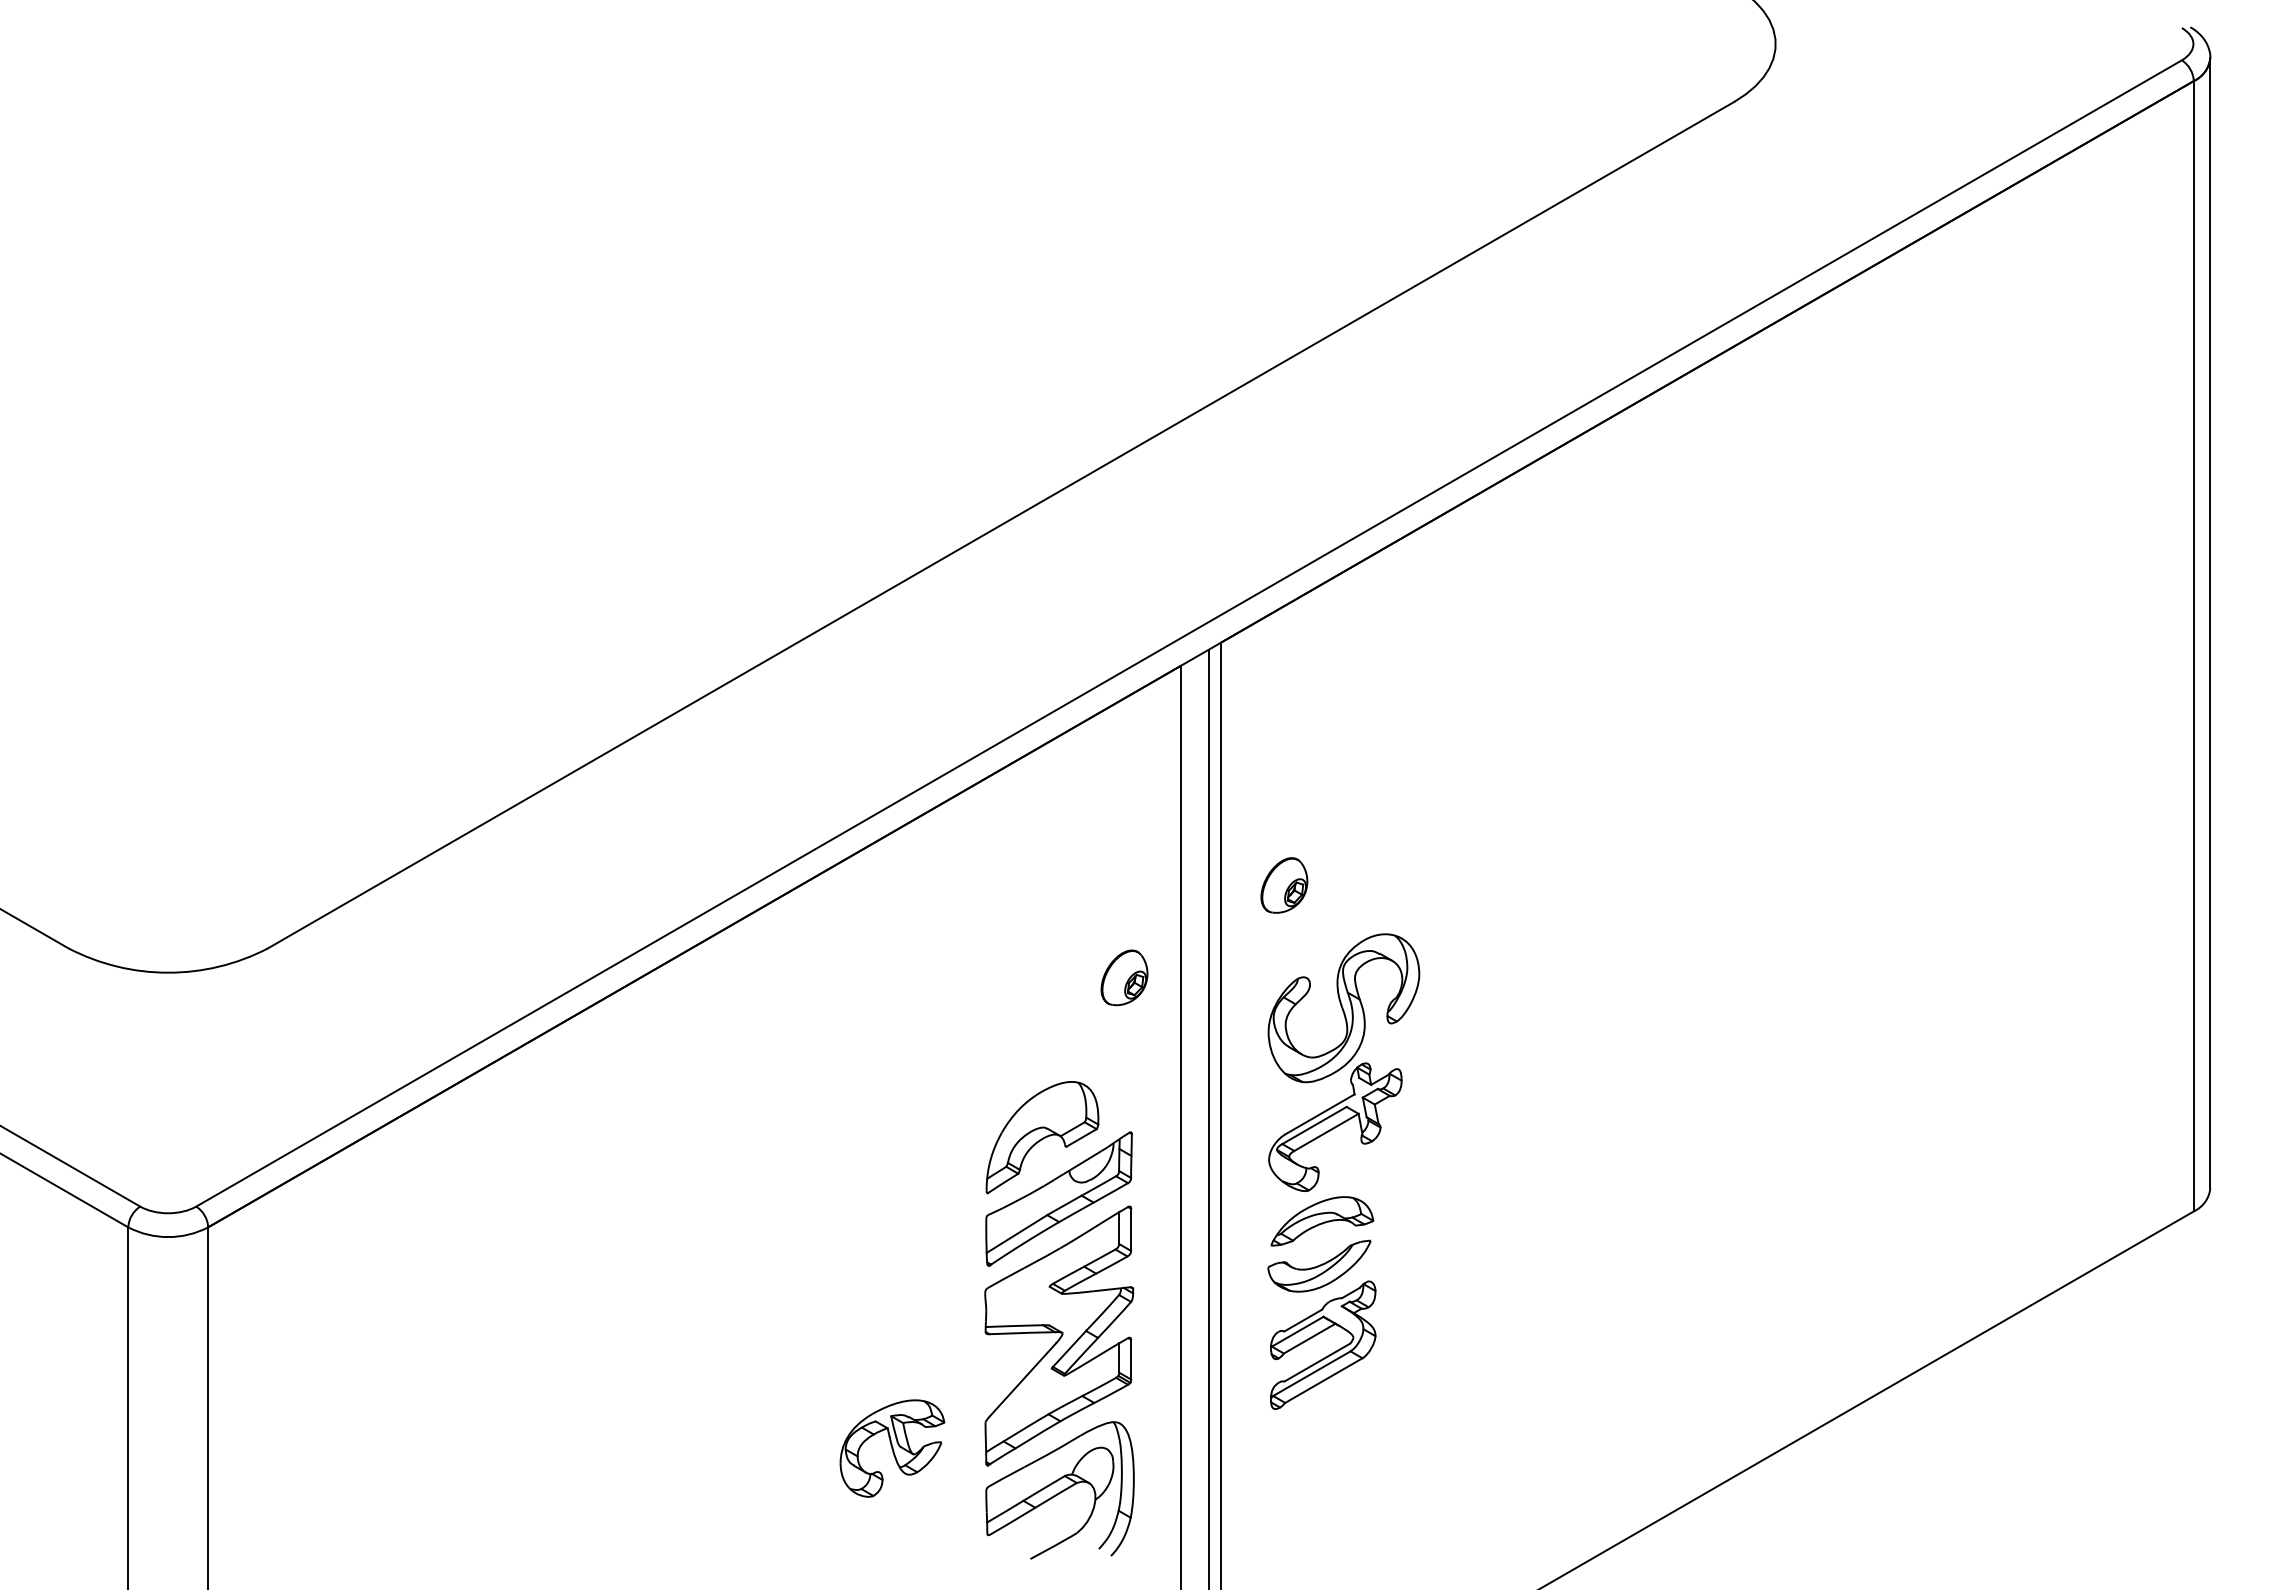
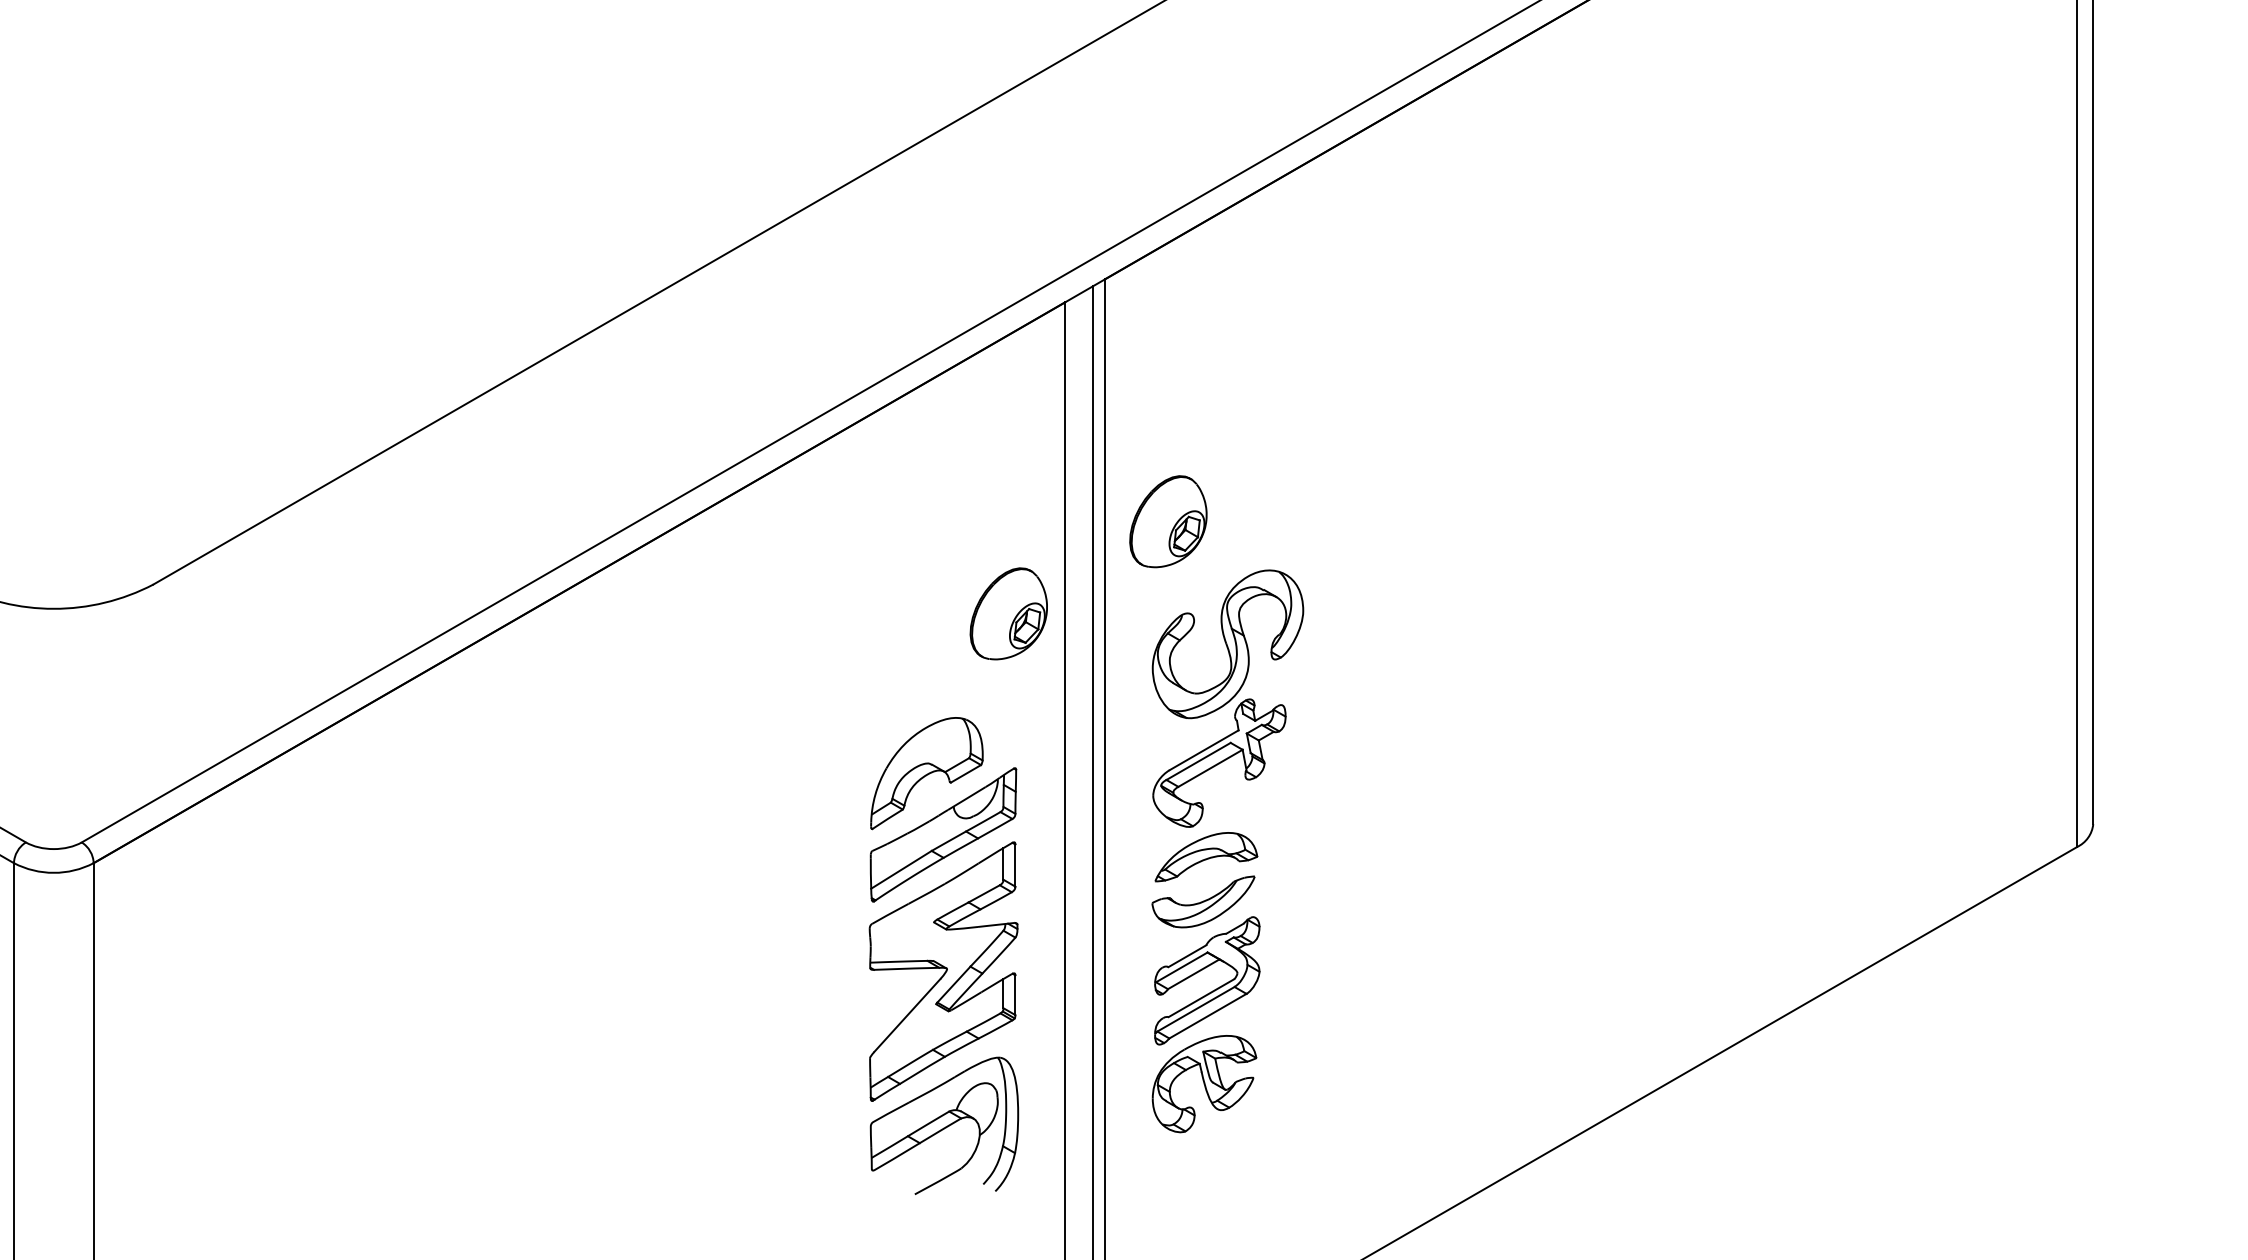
part: (1284, 885) -> (1168, 521), size x1.67
part: (1124, 977) -> (1008, 613), size x1.67
part: (892, 1448) -> (1204, 1083), moved

